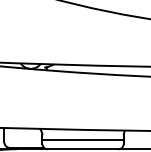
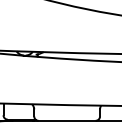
line: (82, 140) -> (66, 113), removed

